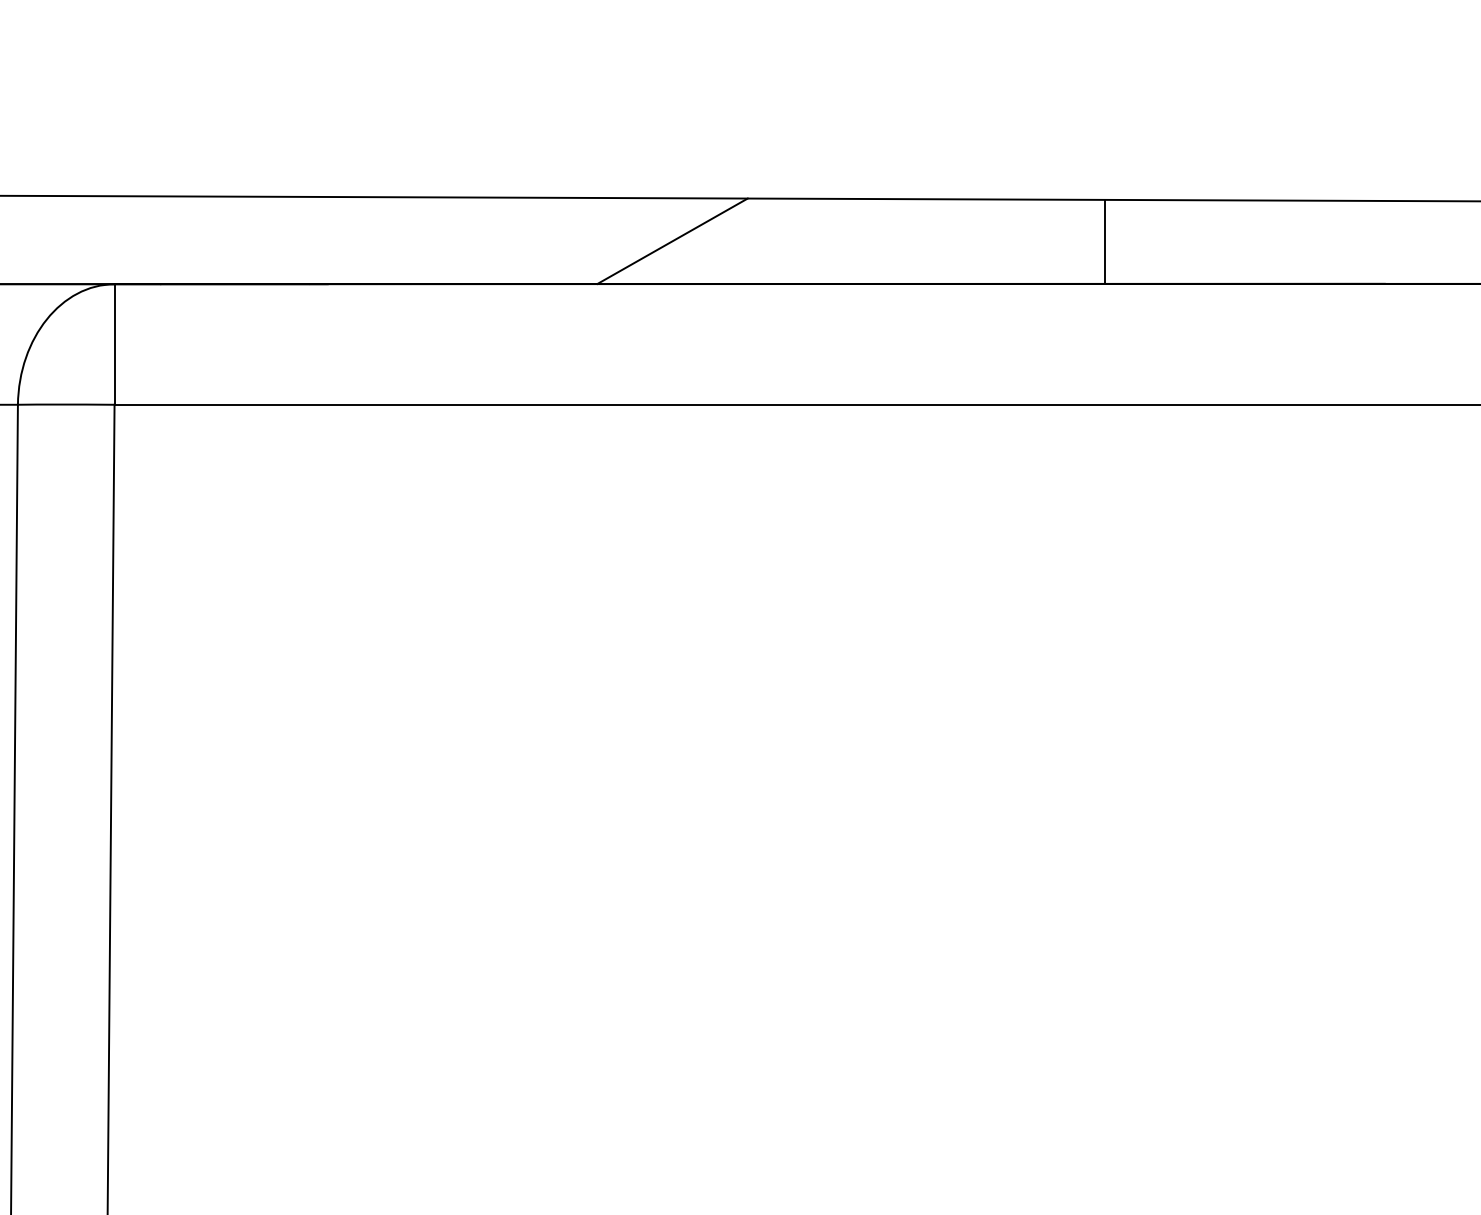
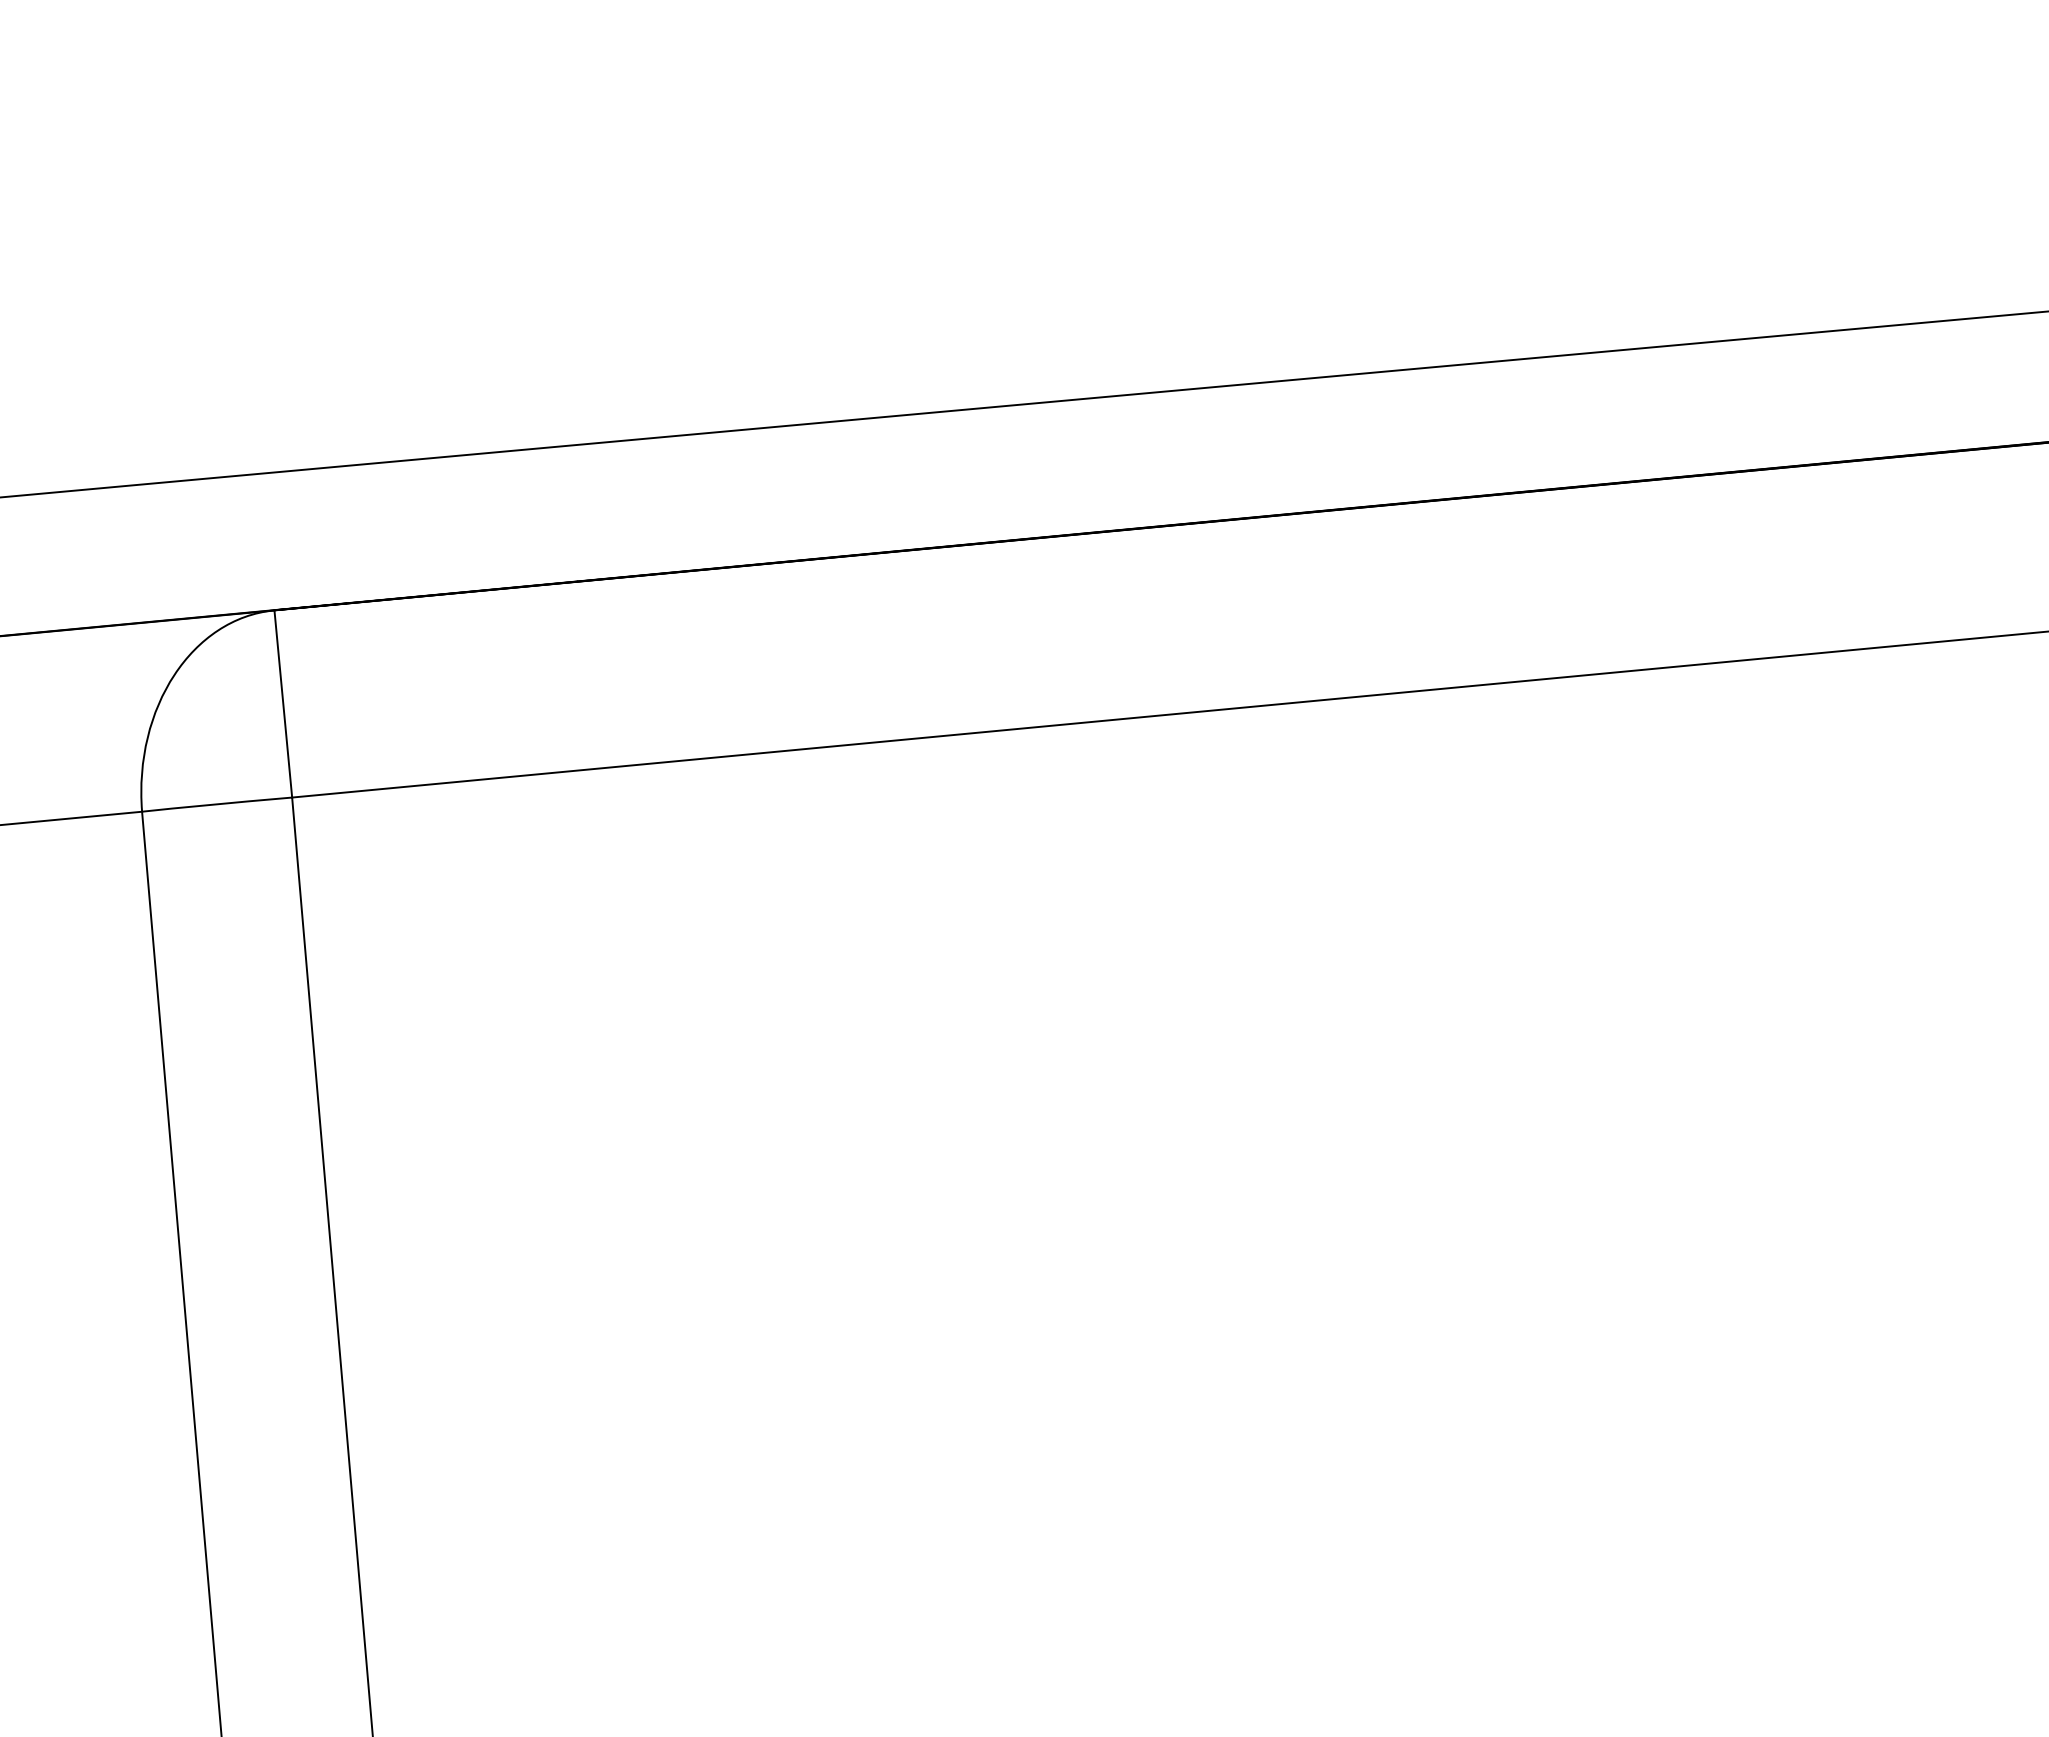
line: (672, 241) -> (1134, 462), removed
line: (1104, 241) -> (1805, 398), removed

